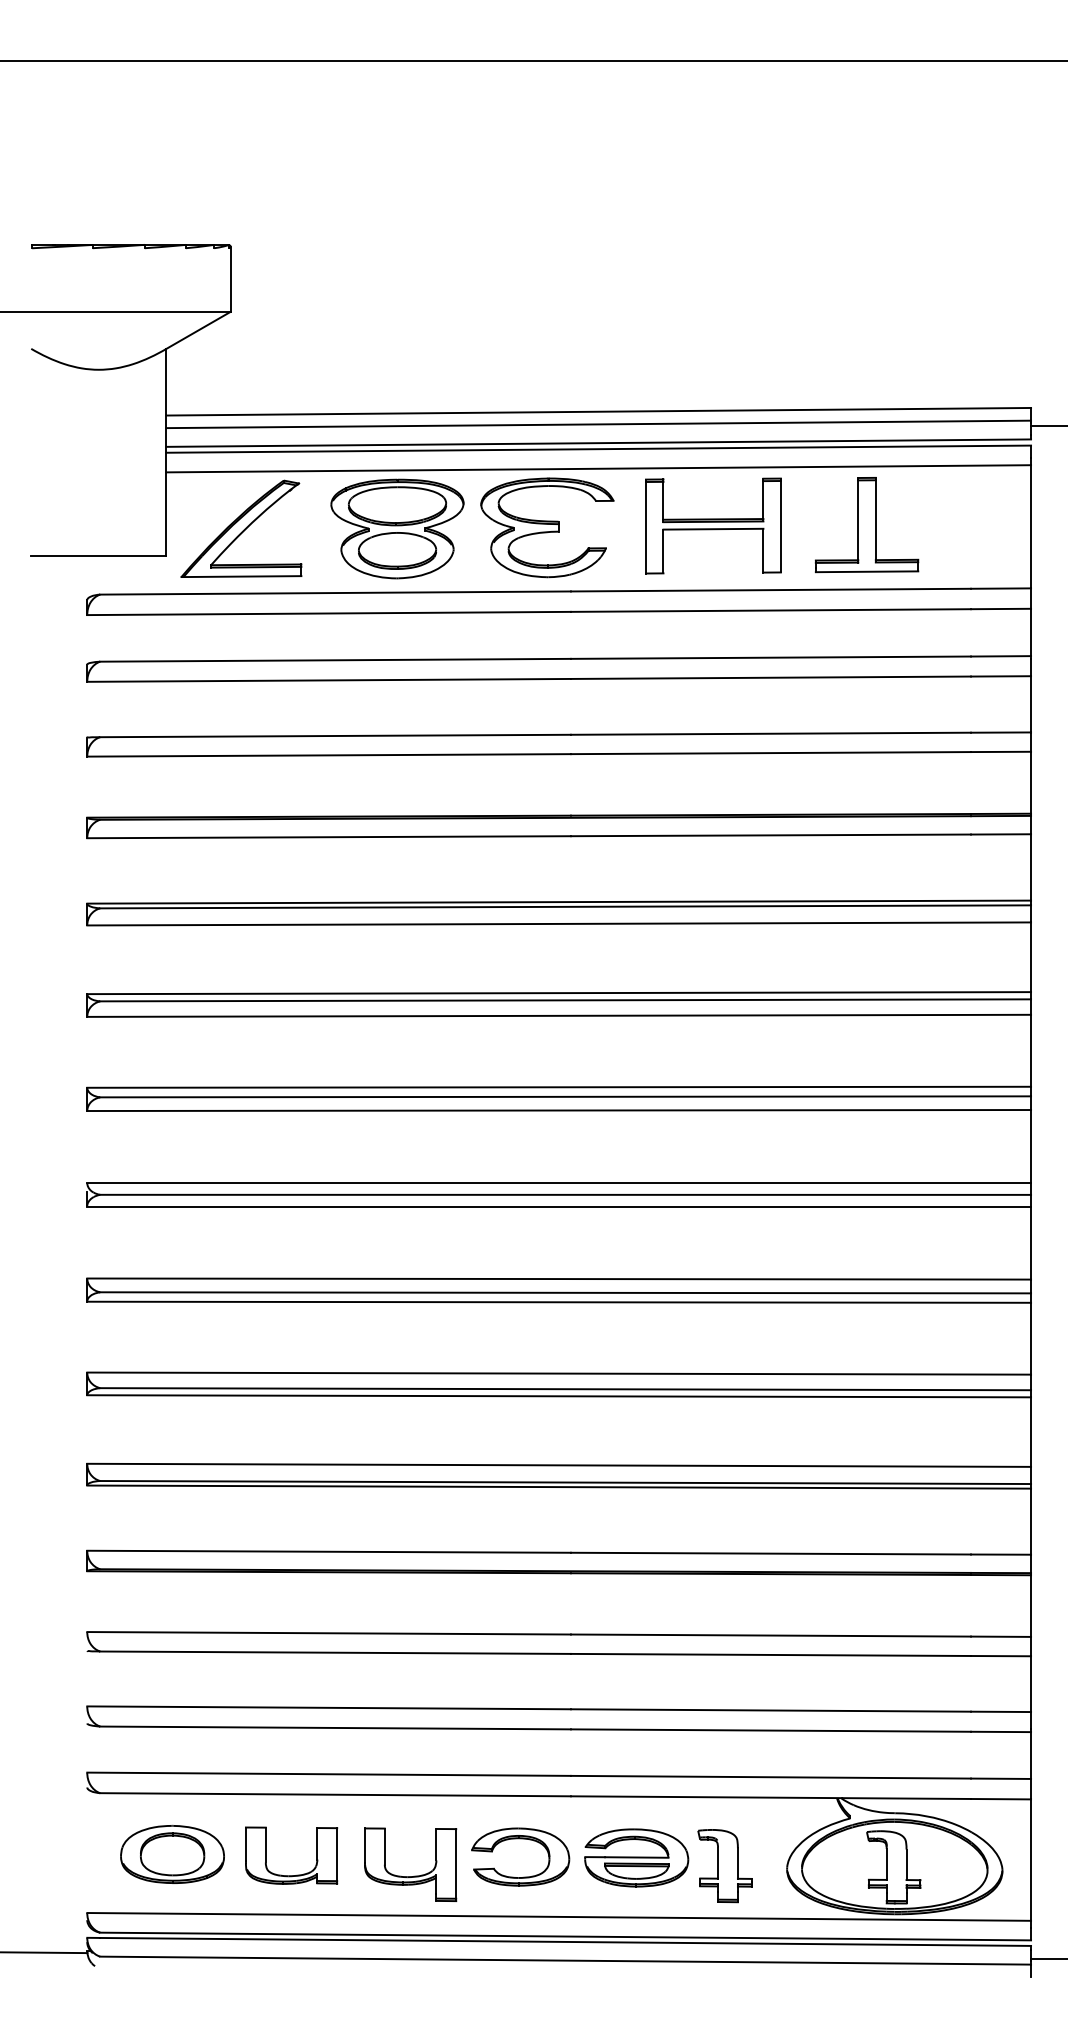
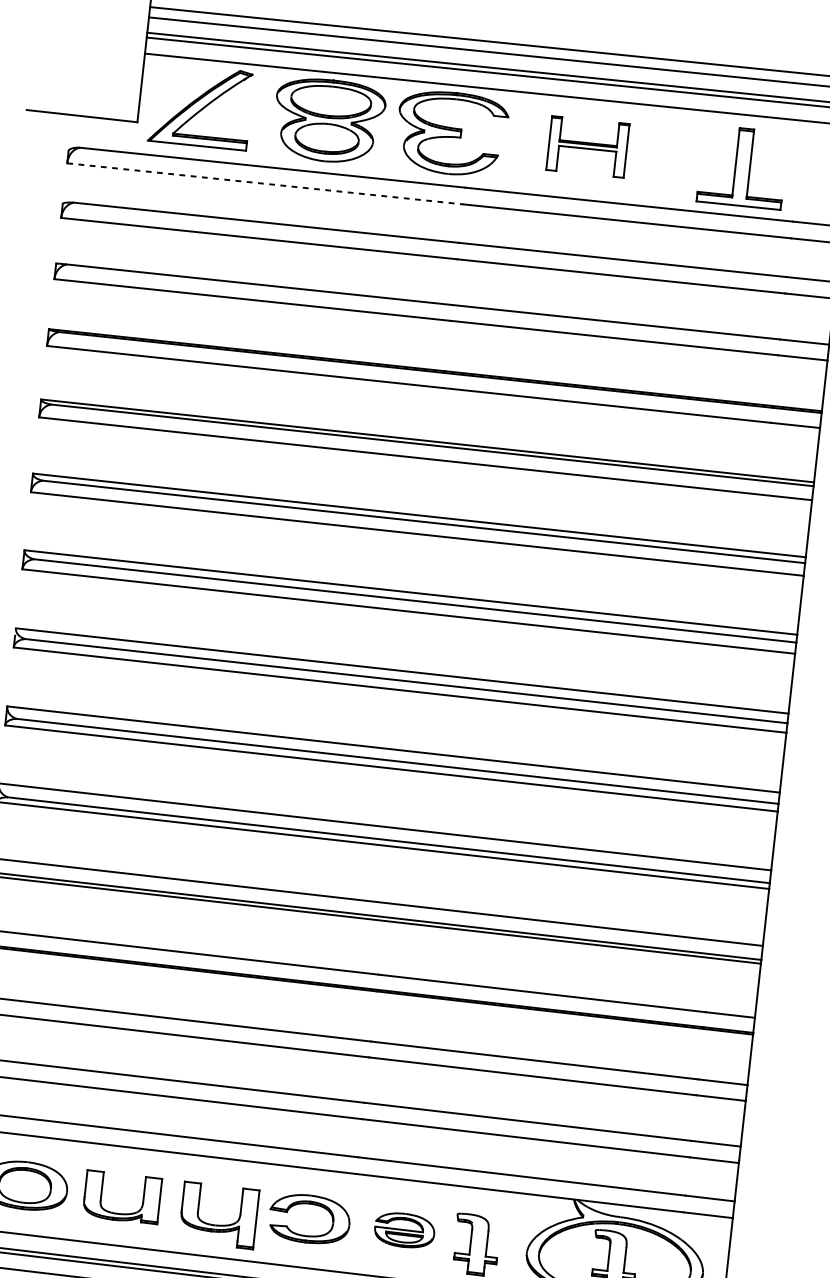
part: (713, 525) -> (588, 146), size x0.7
part: (867, 525) -> (743, 167), moved
line: (329, 613) -> (265, 183), solid -> dashed
part: (636, 1857) -> (404, 1230), size x0.7

